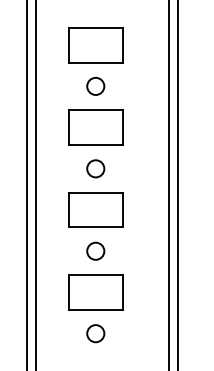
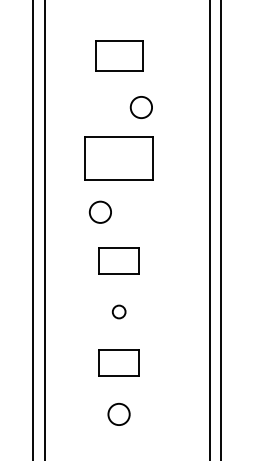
part: (95, 45) -> (118, 56), size x0.7
circle: (95, 86) -> (141, 107), moved
circle: (95, 168) -> (100, 211), moved
part: (95, 209) -> (118, 260), size x0.6
circle: (95, 250) -> (118, 311), size x0.6
part: (95, 292) -> (118, 363), size x0.6

